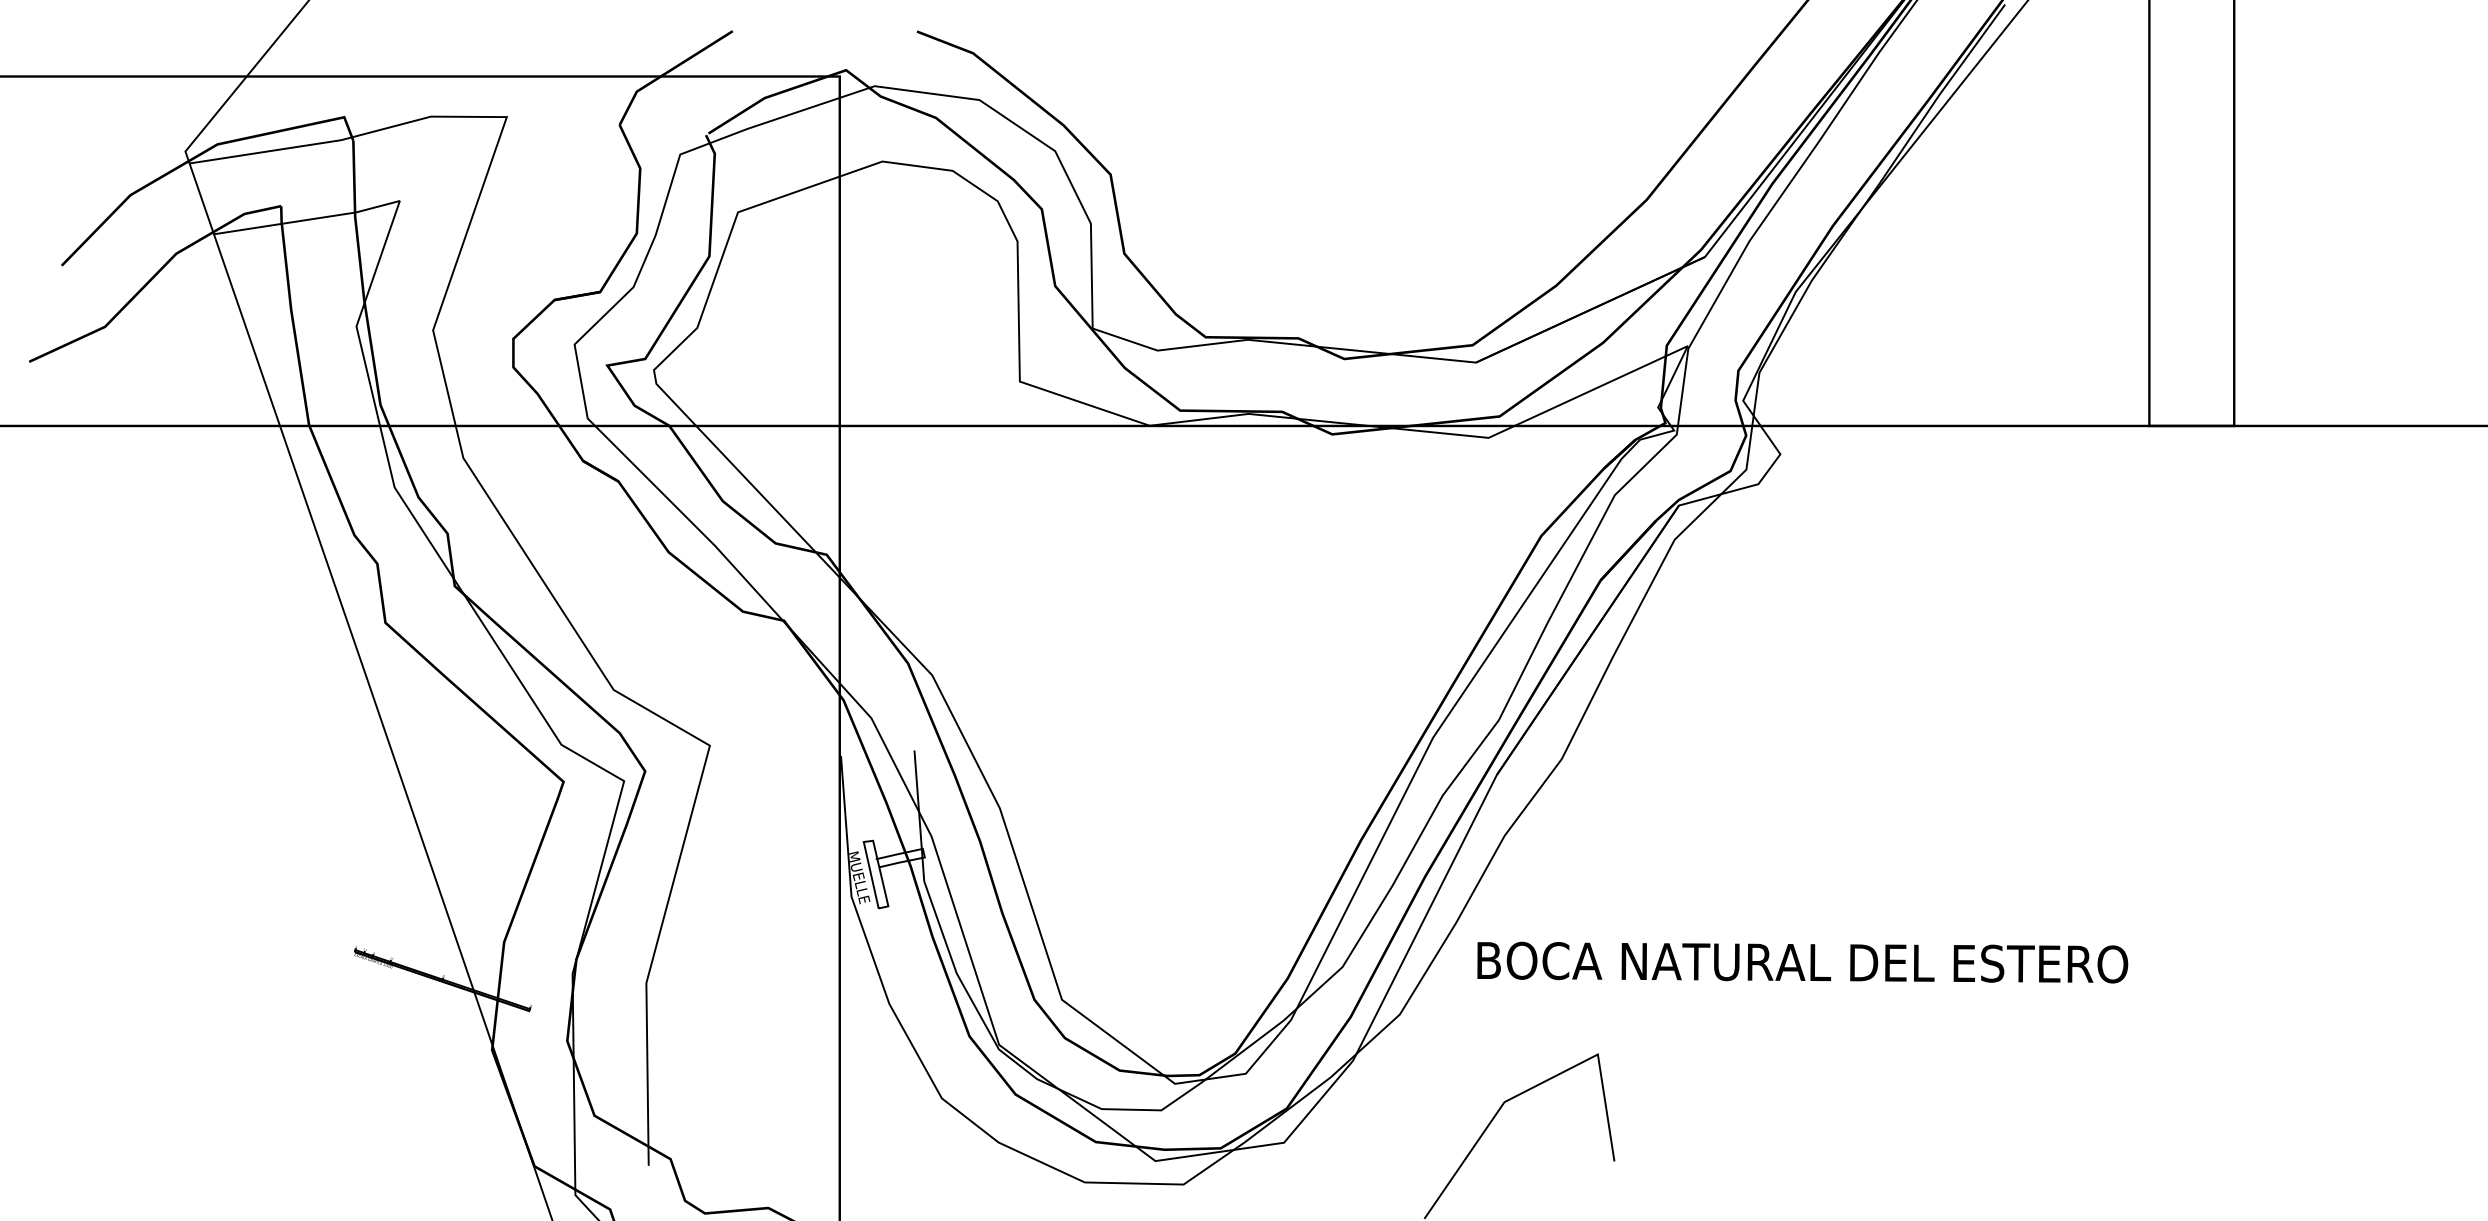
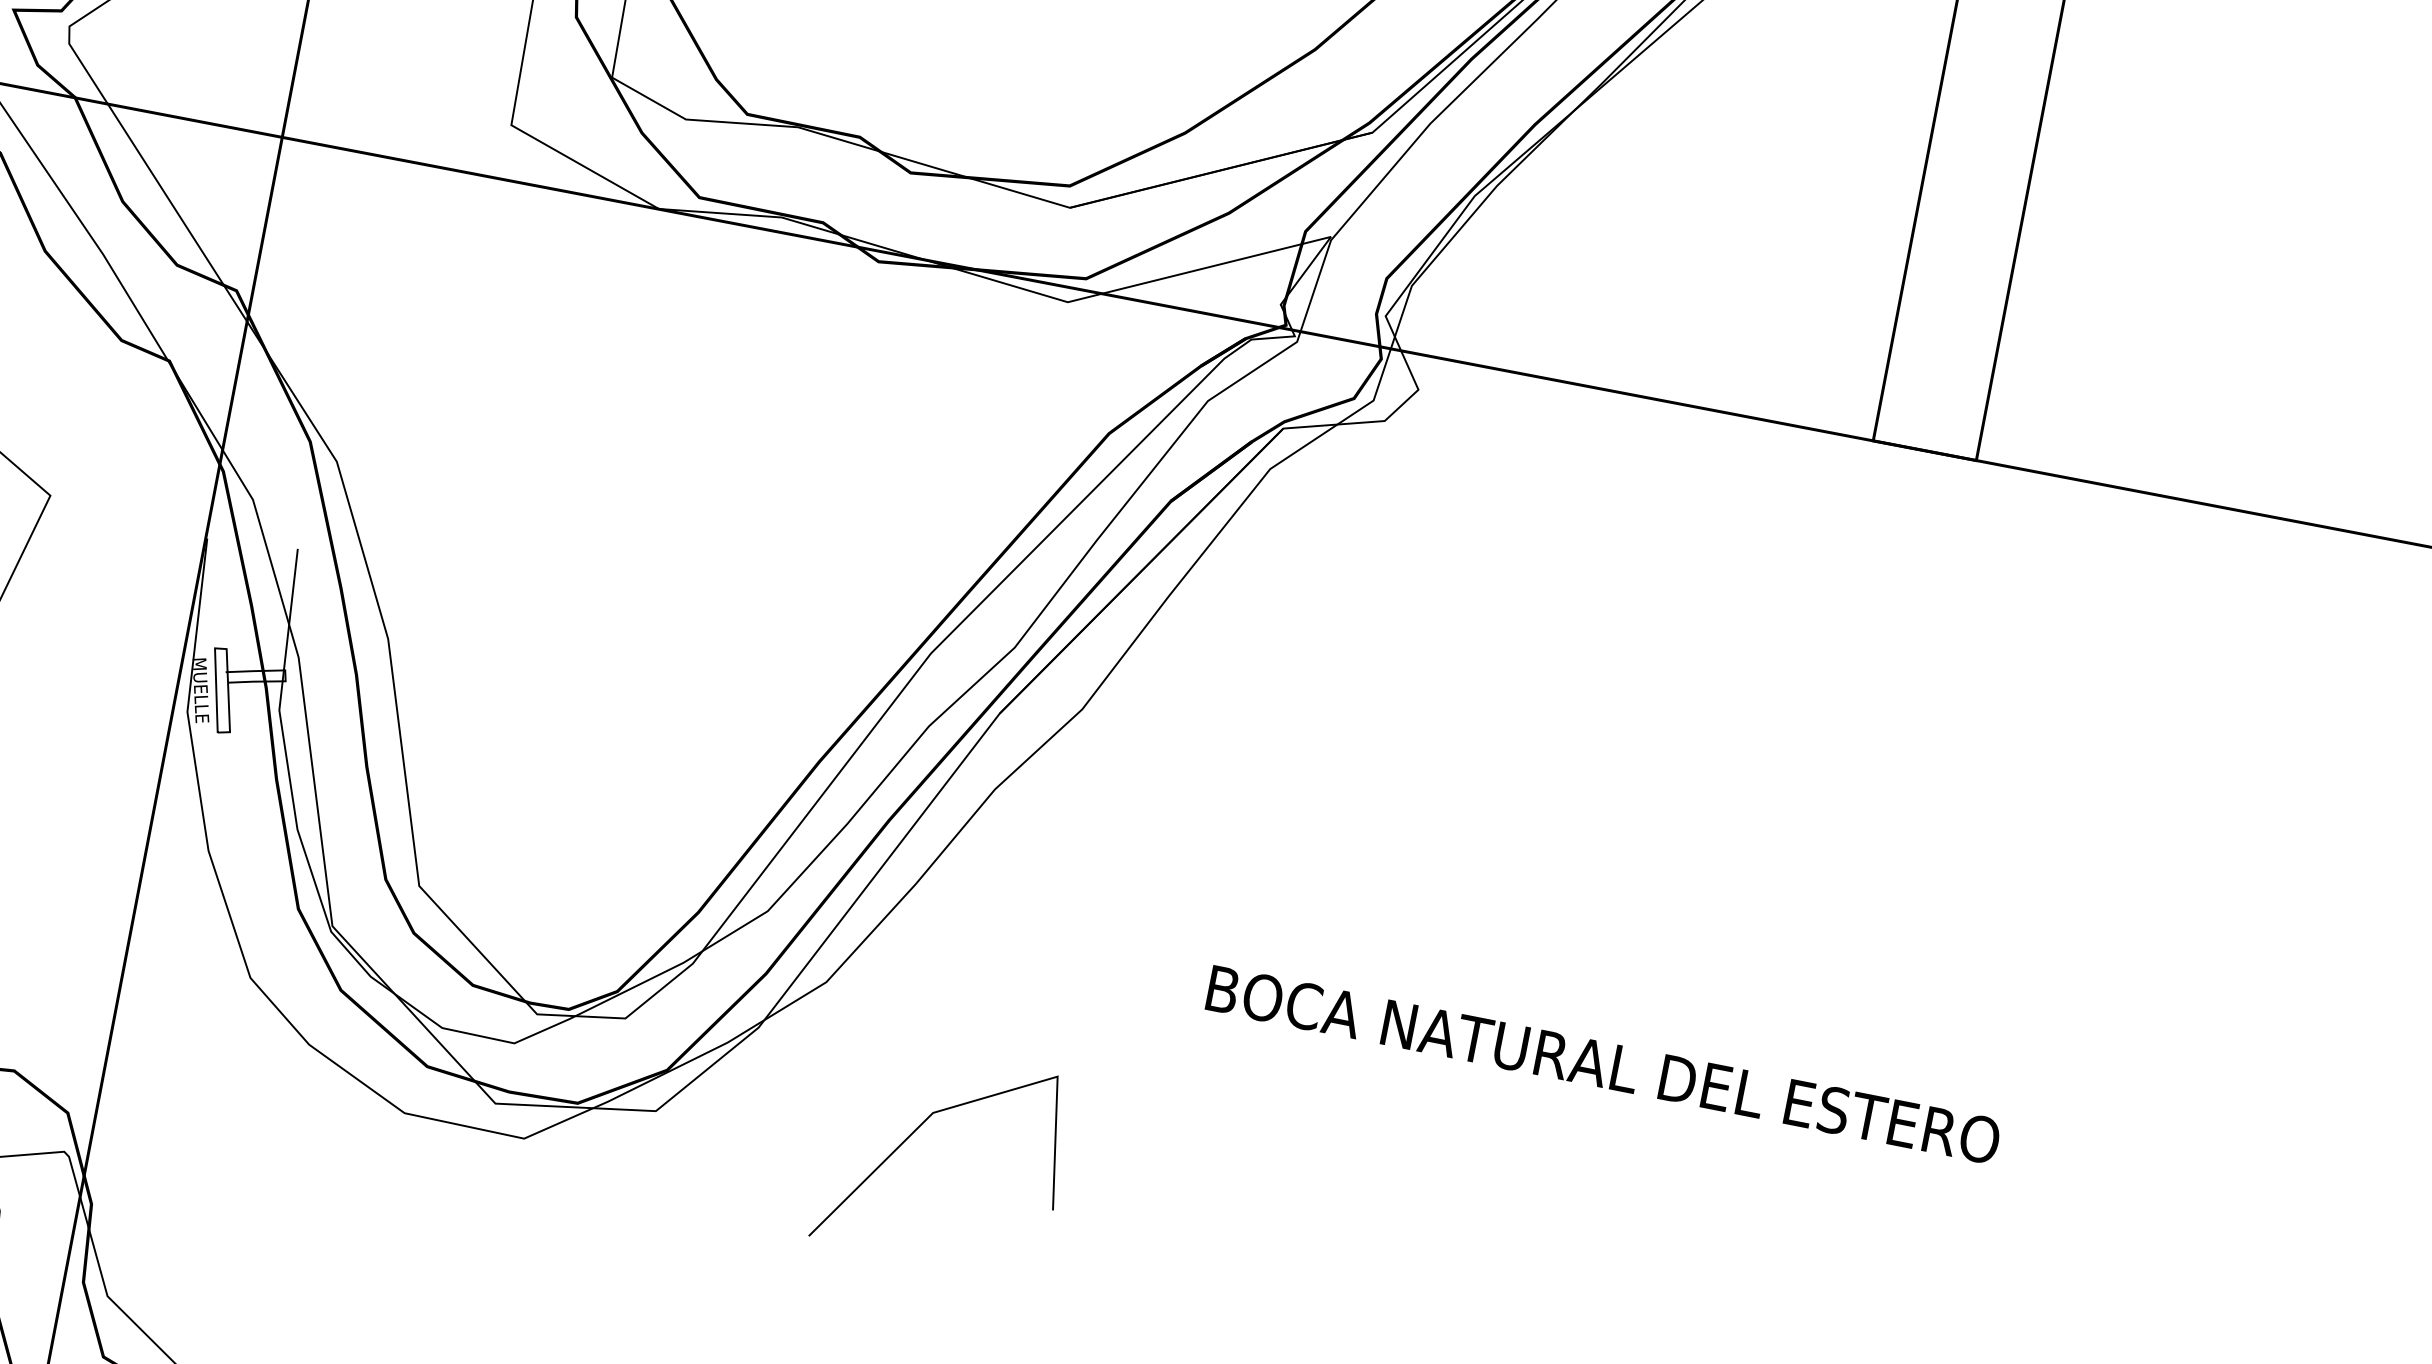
text: (1802, 962) -> (1603, 1064), moved

